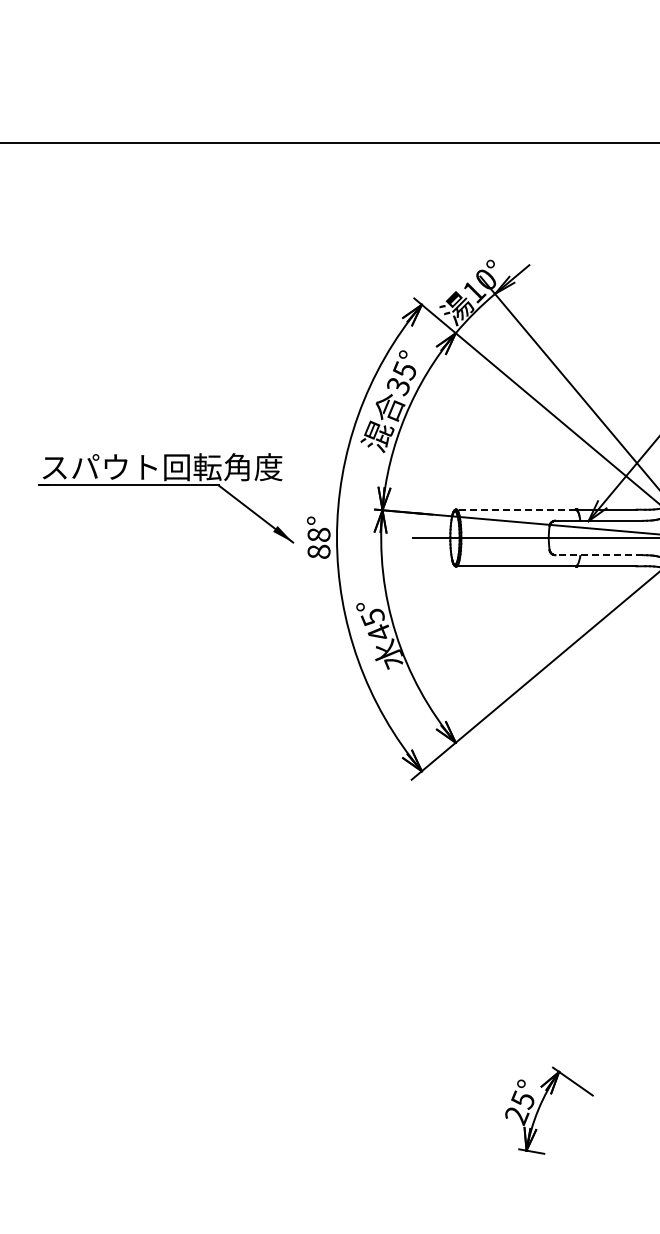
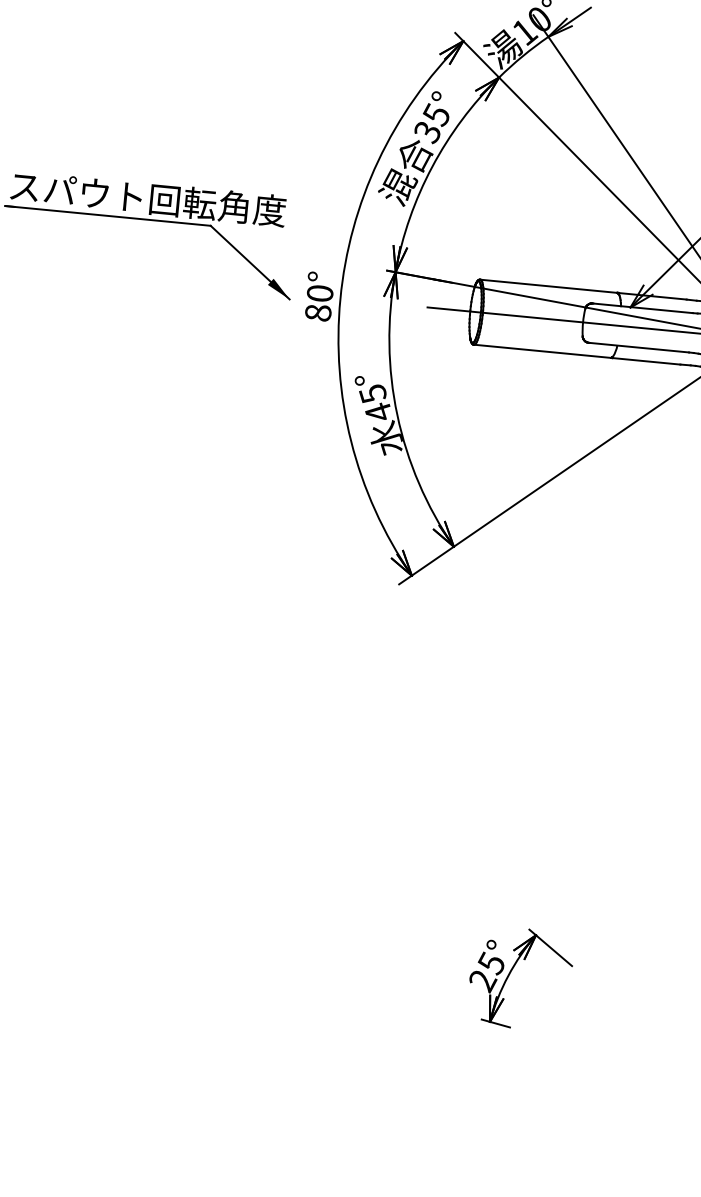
line: (516, 509) -> (549, 286), dashed -> solid
text: (319, 534) -> (320, 293), 88° -> 80°
line: (599, 555) -> (639, 348), dashed -> solid

